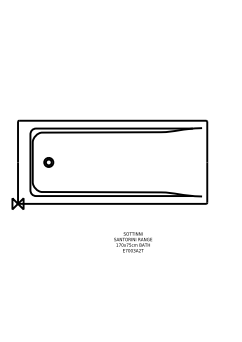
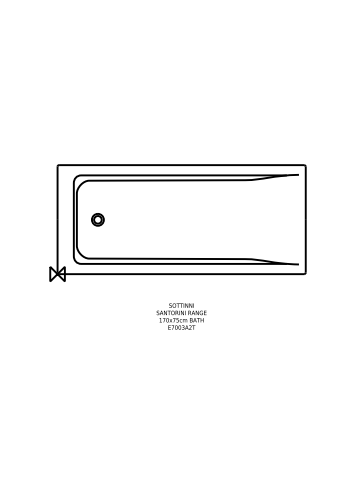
text: (133, 242) -> (181, 316), moved

